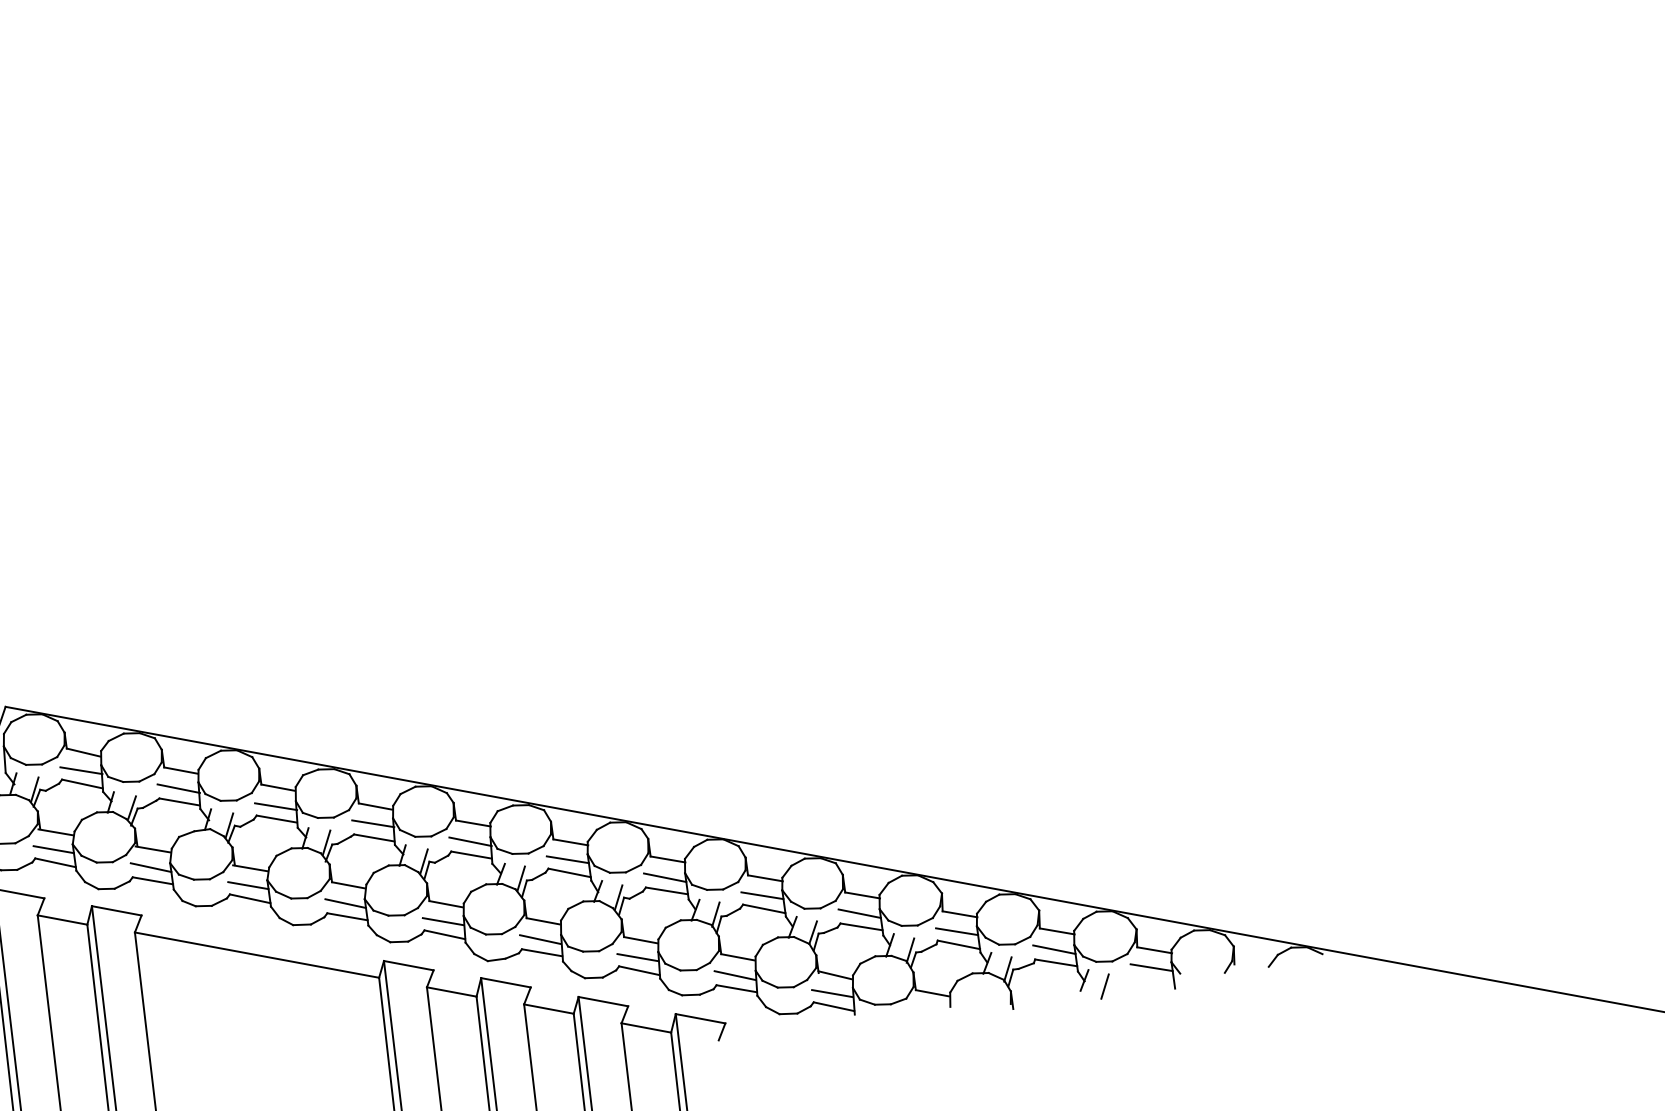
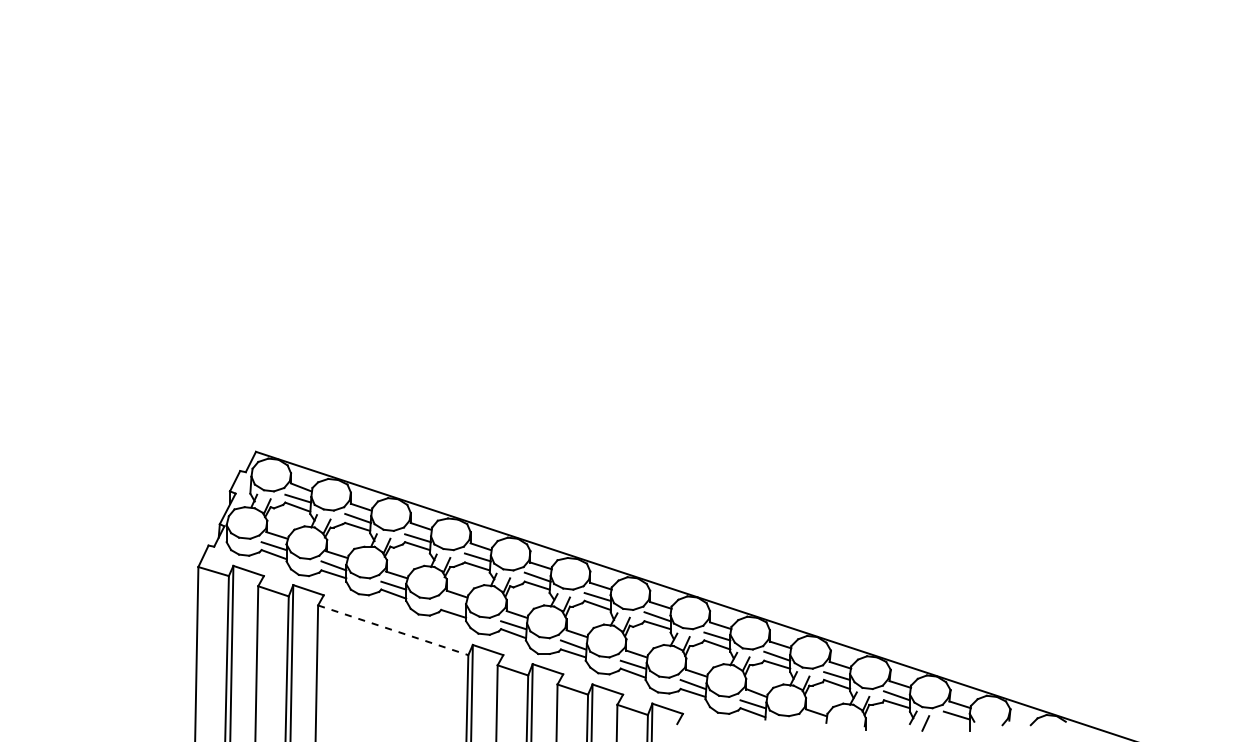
line: (345, 902) -> (453, 604), removed
line: (257, 955) -> (393, 630), solid -> dashed

